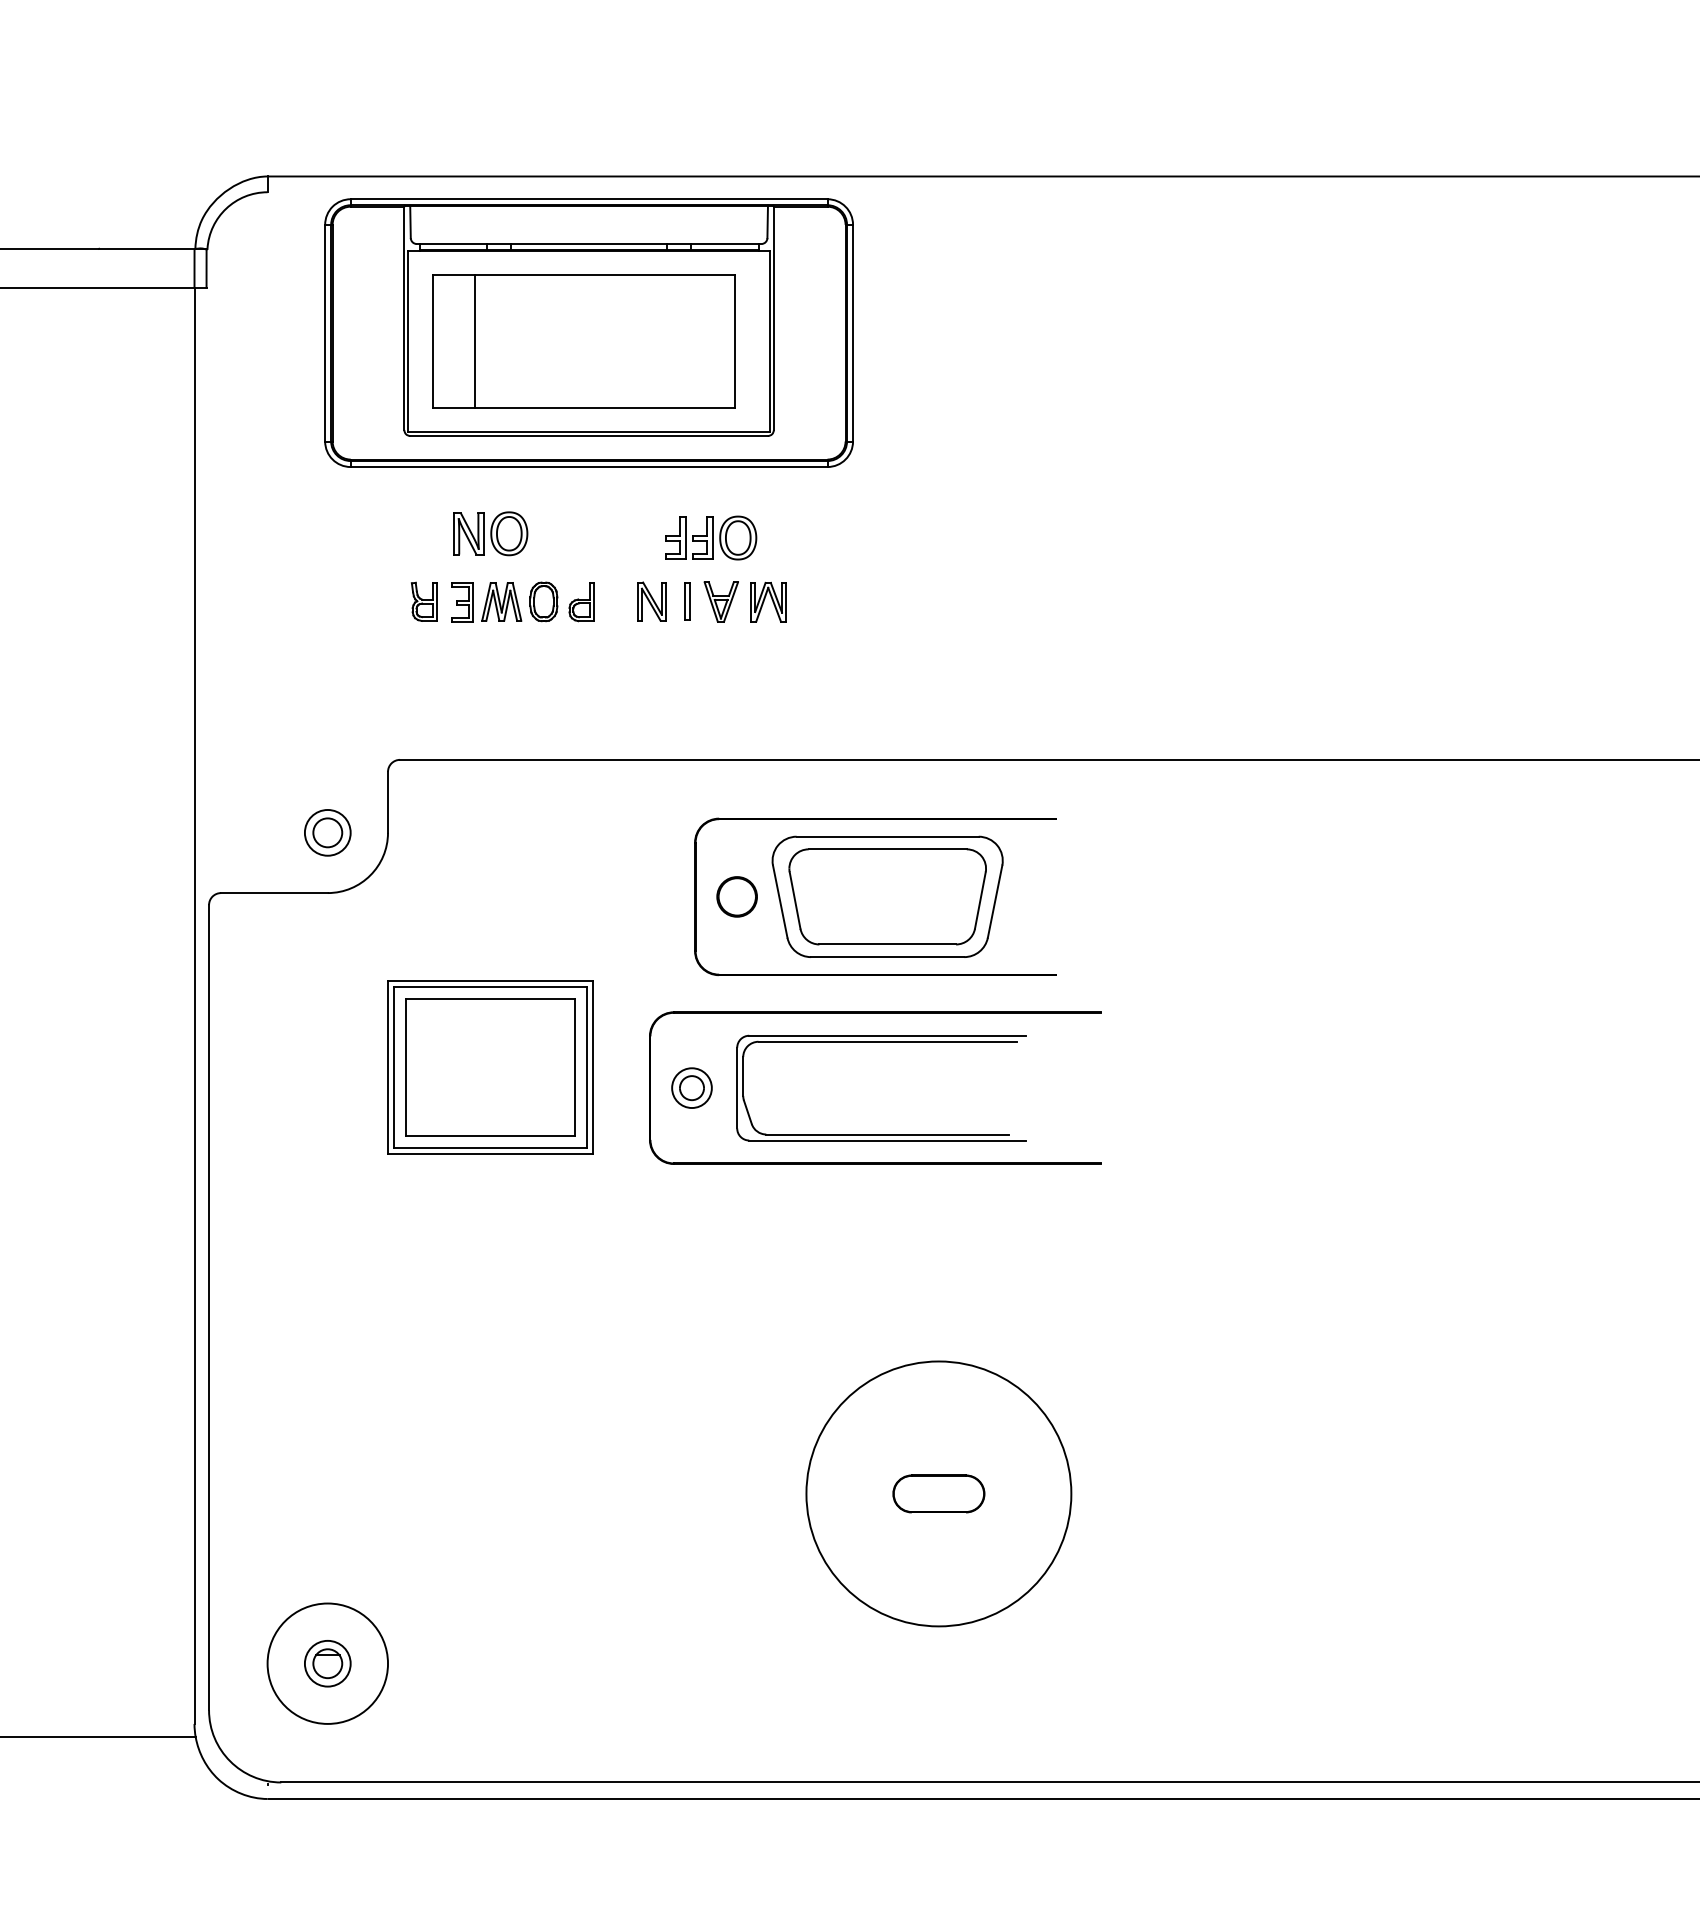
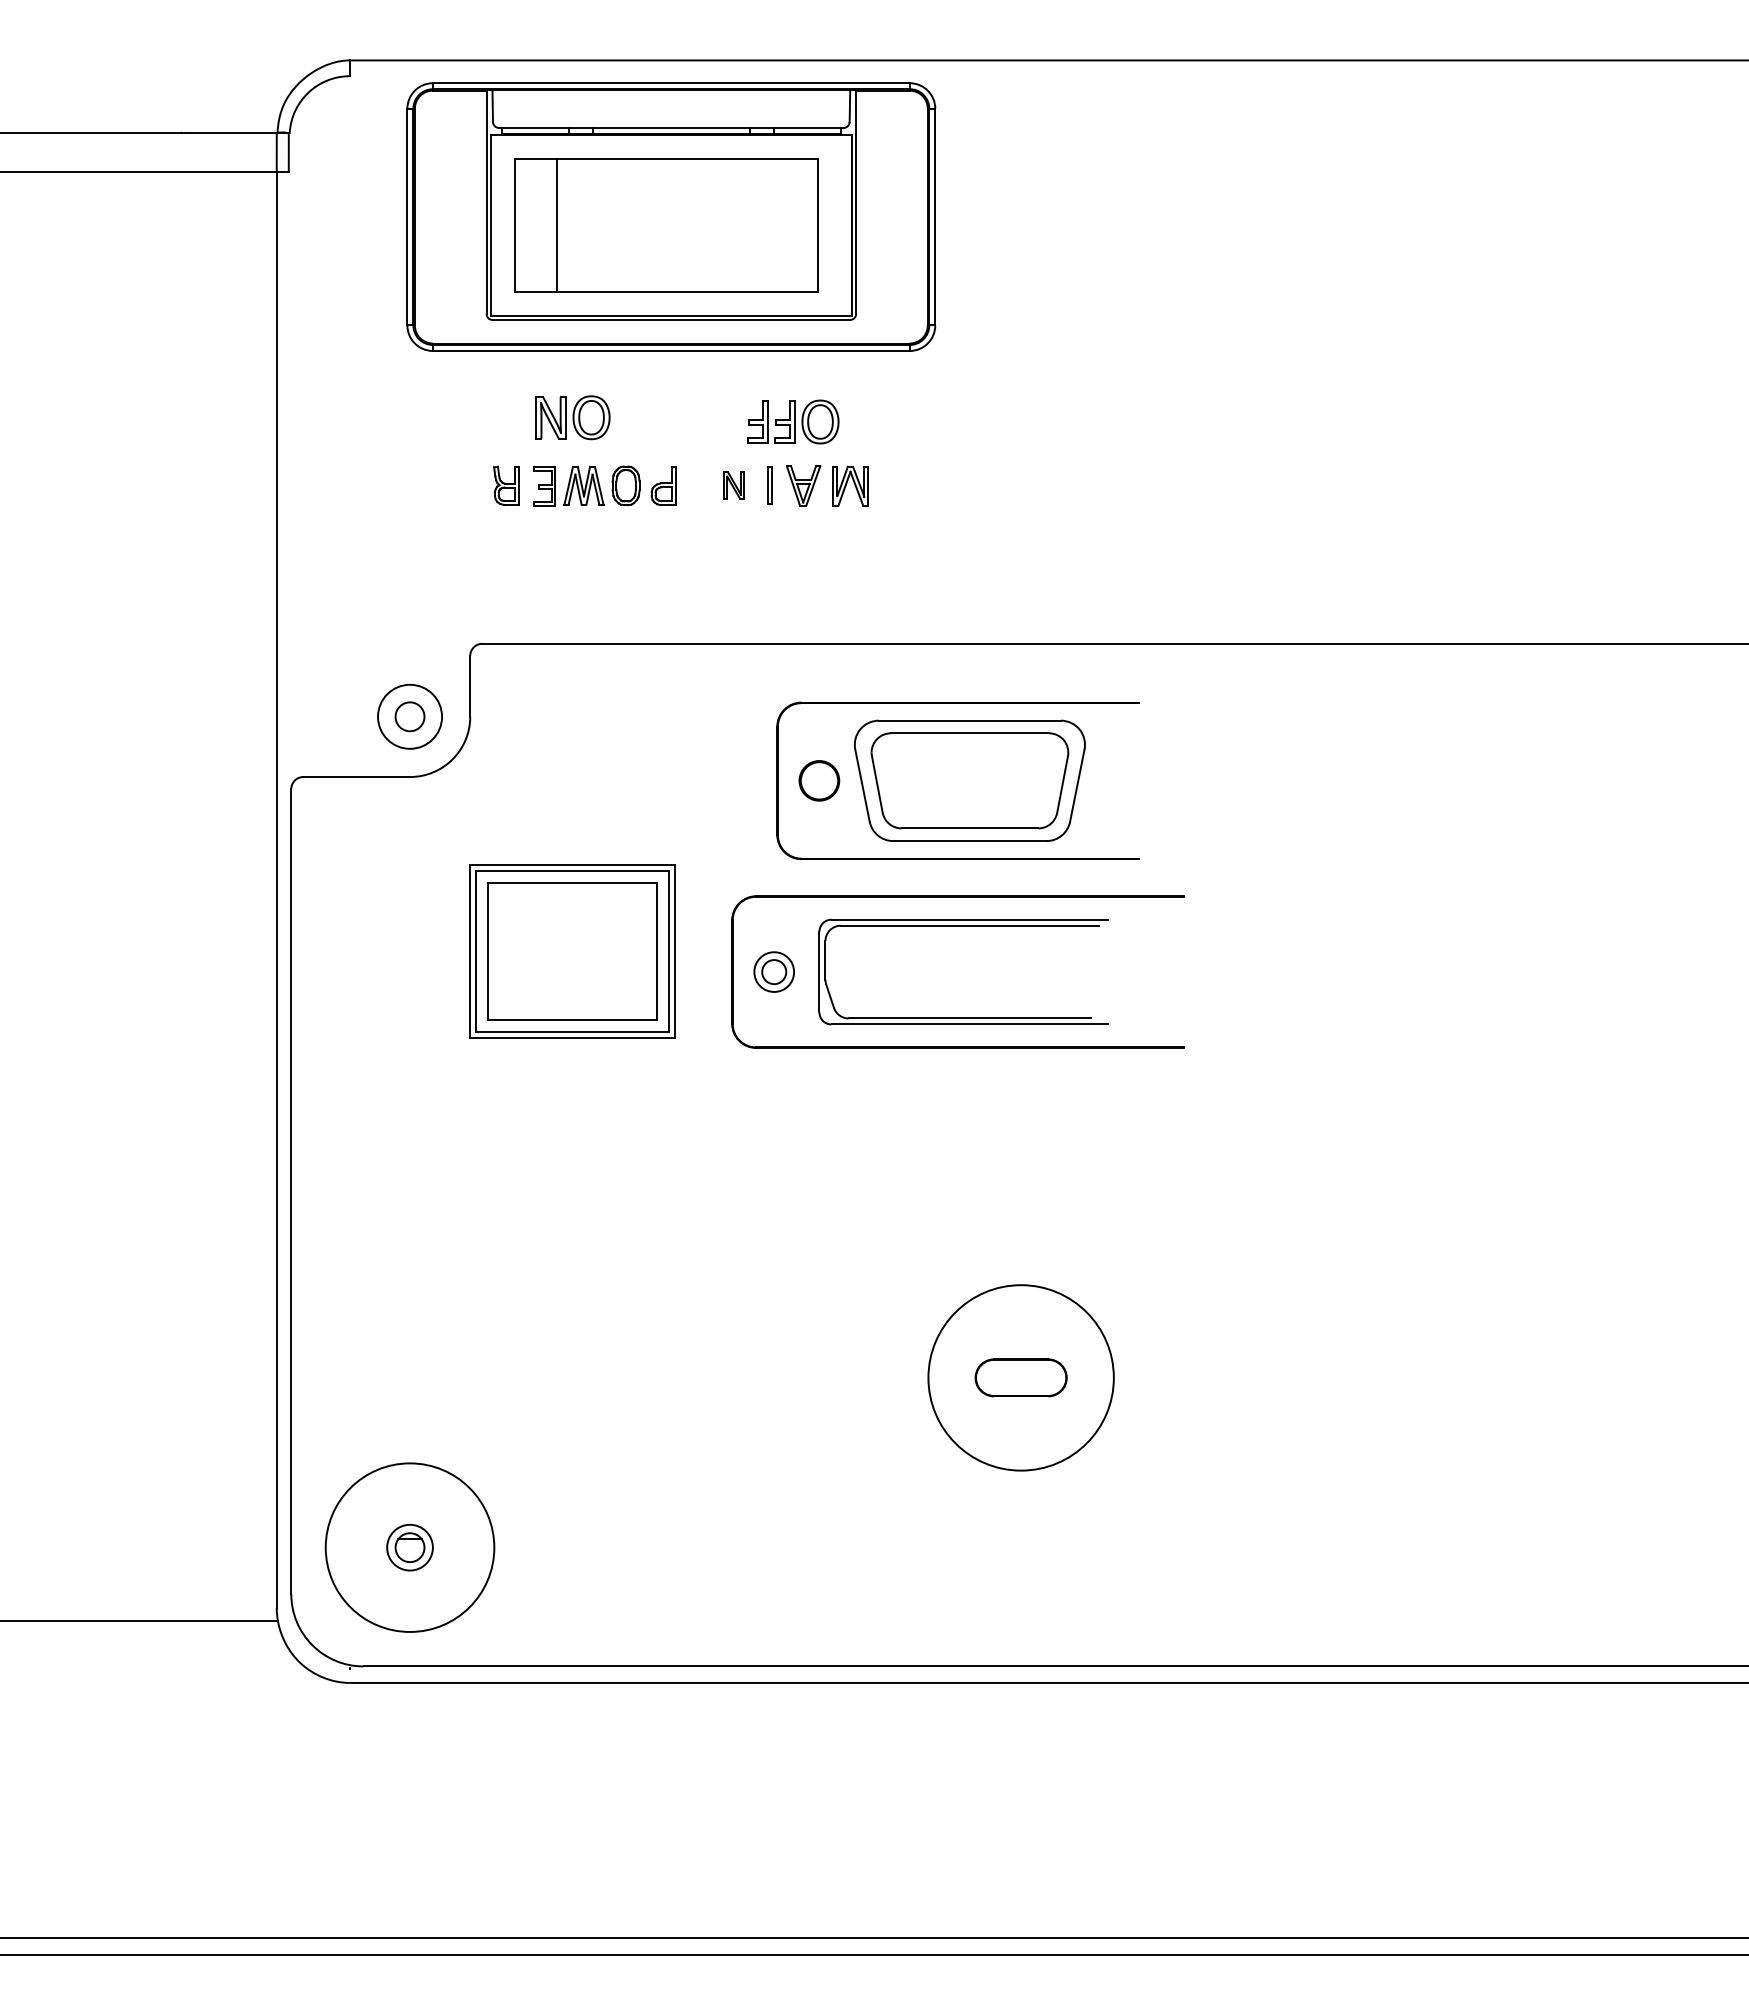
part: (651, 601) -> (733, 485), size x0.7
circle: (327, 832) -> (409, 716), size x1.4
circle: (938, 1493) -> (1020, 1377), size x0.7
circle: (327, 1663) -> (409, 1547), size x1.4

